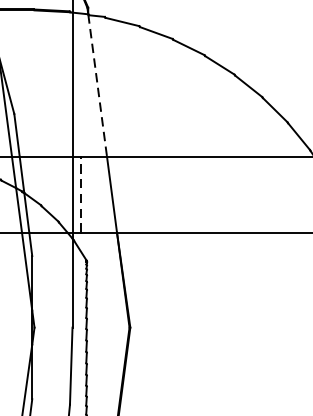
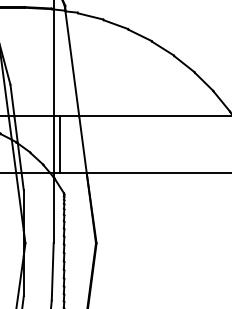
line: (97, 86) -> (72, 64), dashed -> solid
line: (81, 194) -> (60, 144), dashed -> solid

